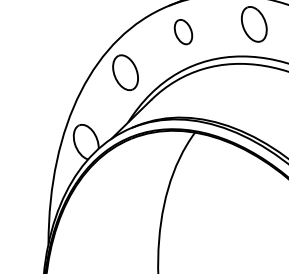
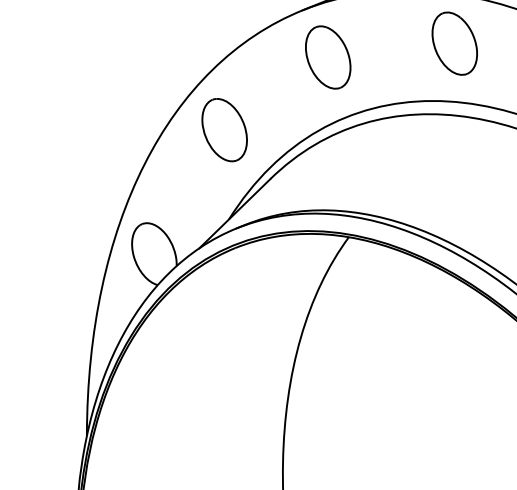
part: (183, 31) -> (328, 56), size x1.43

